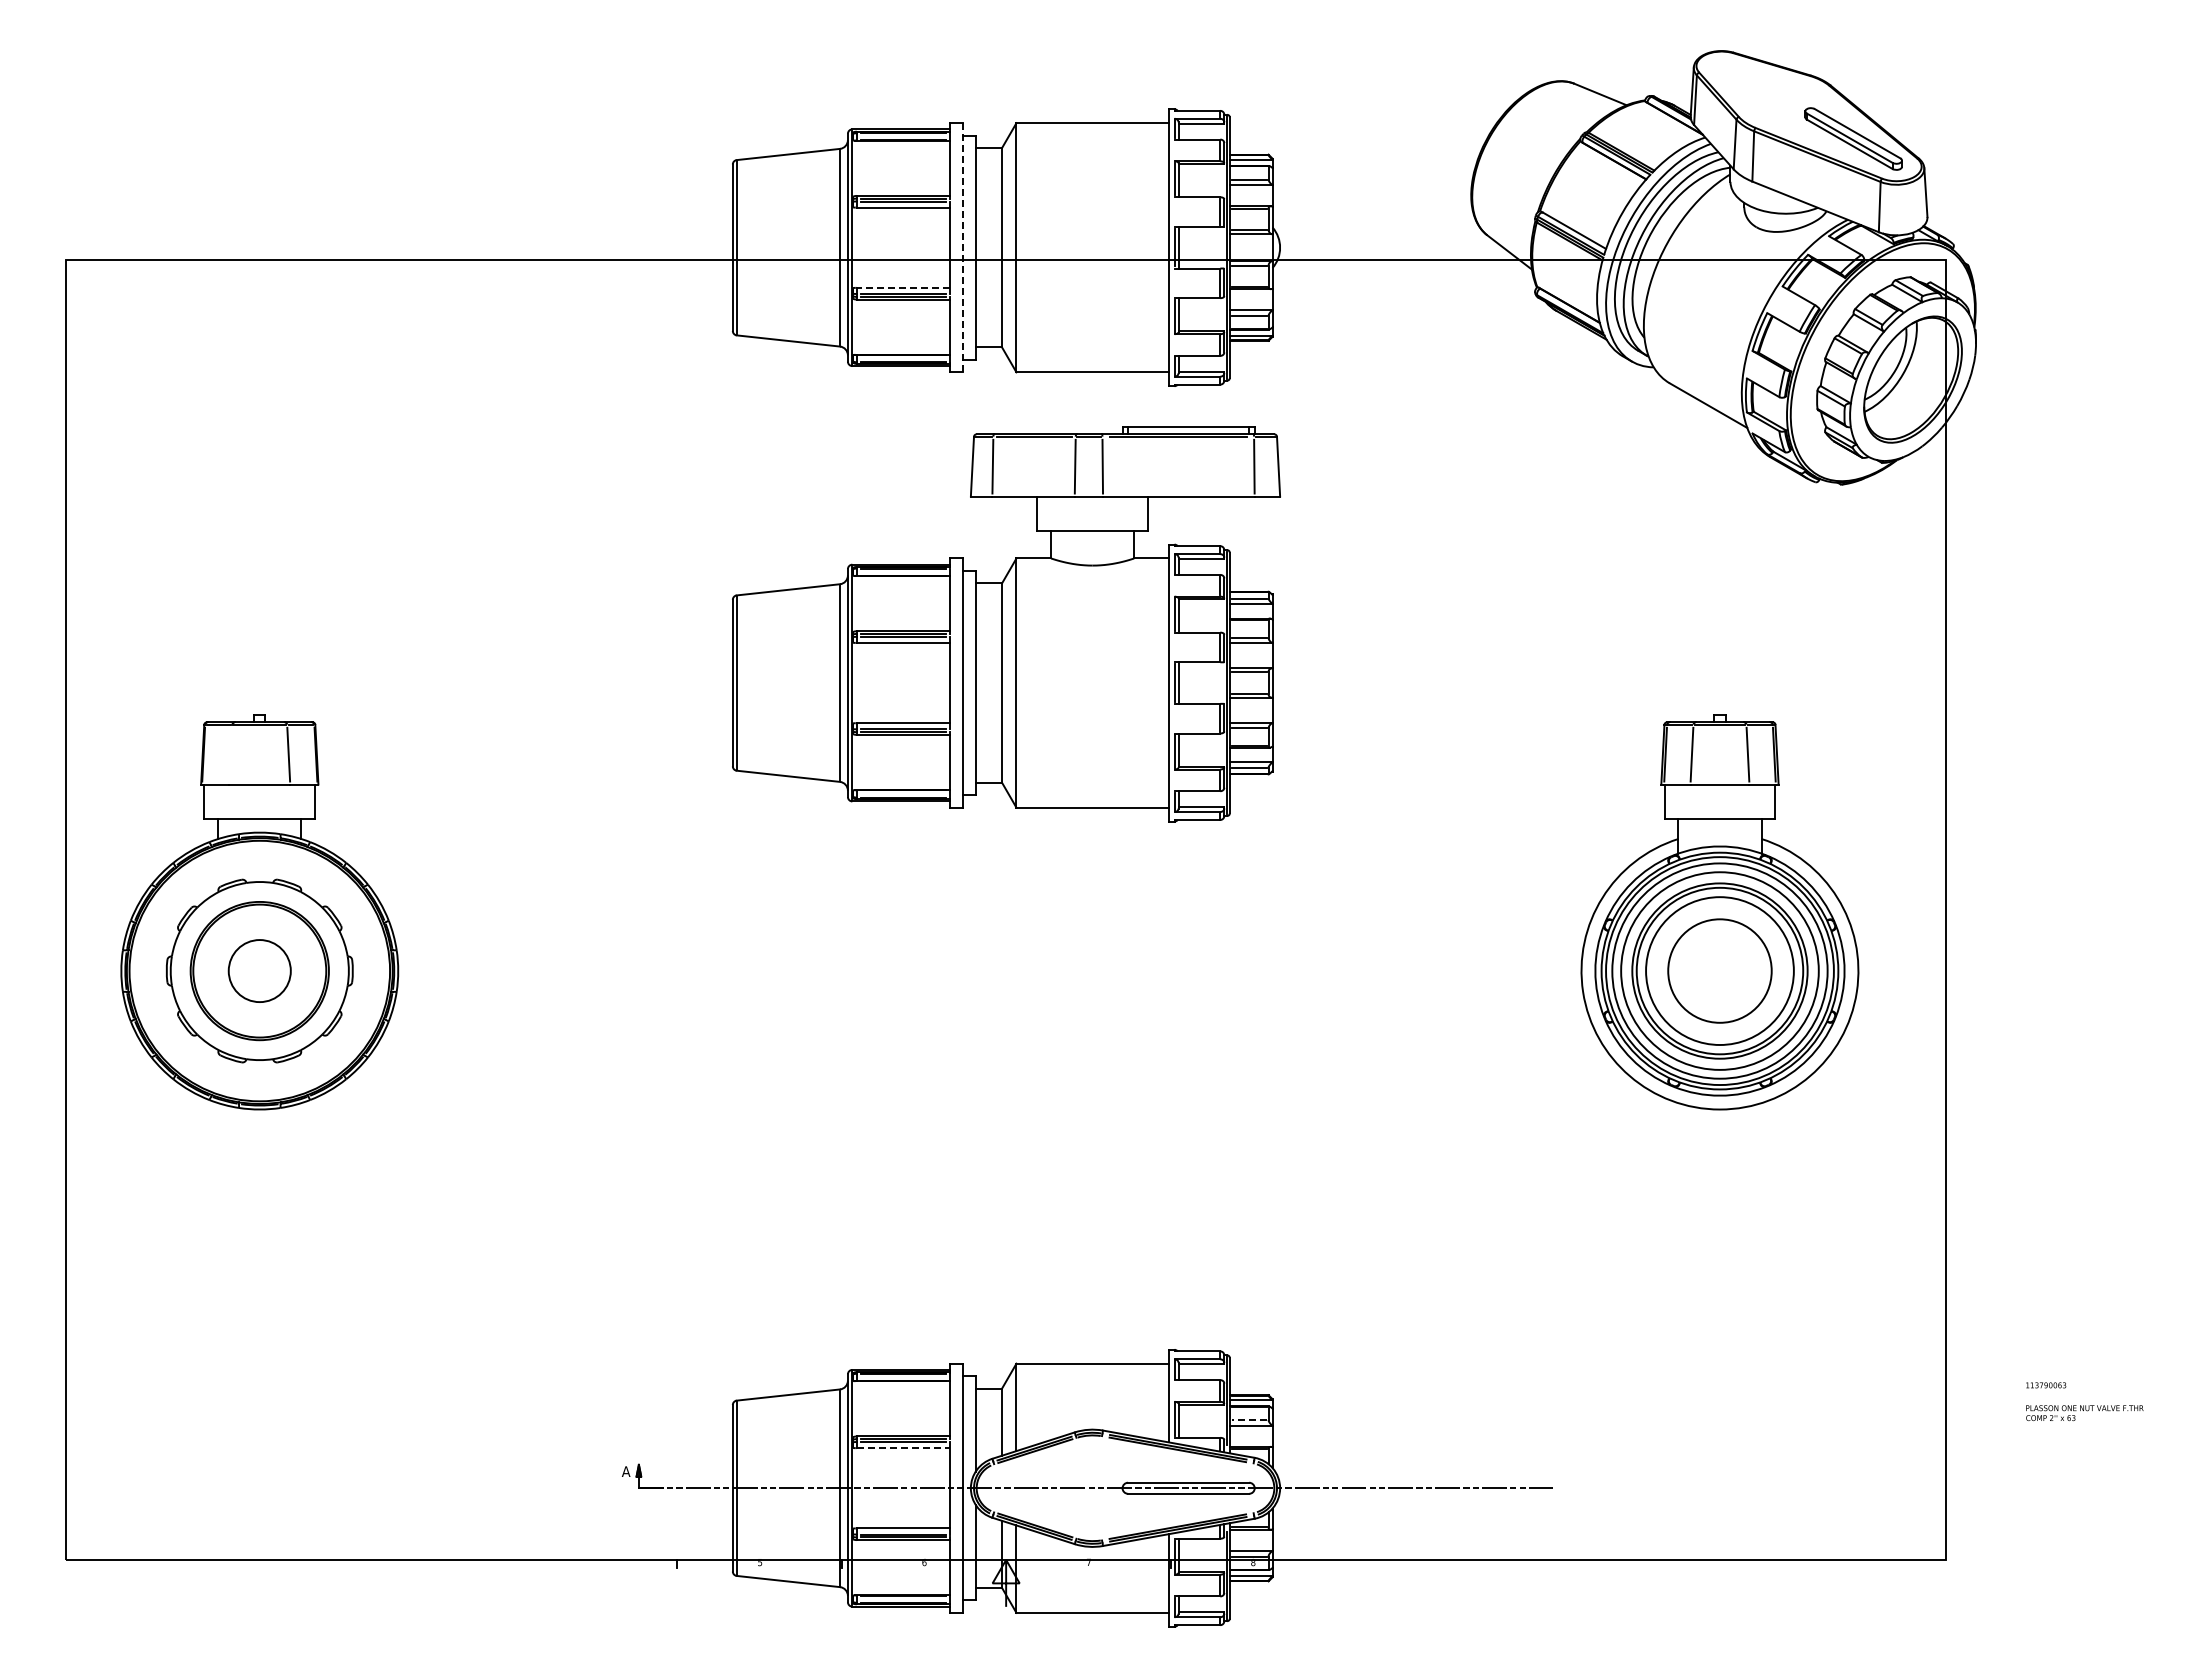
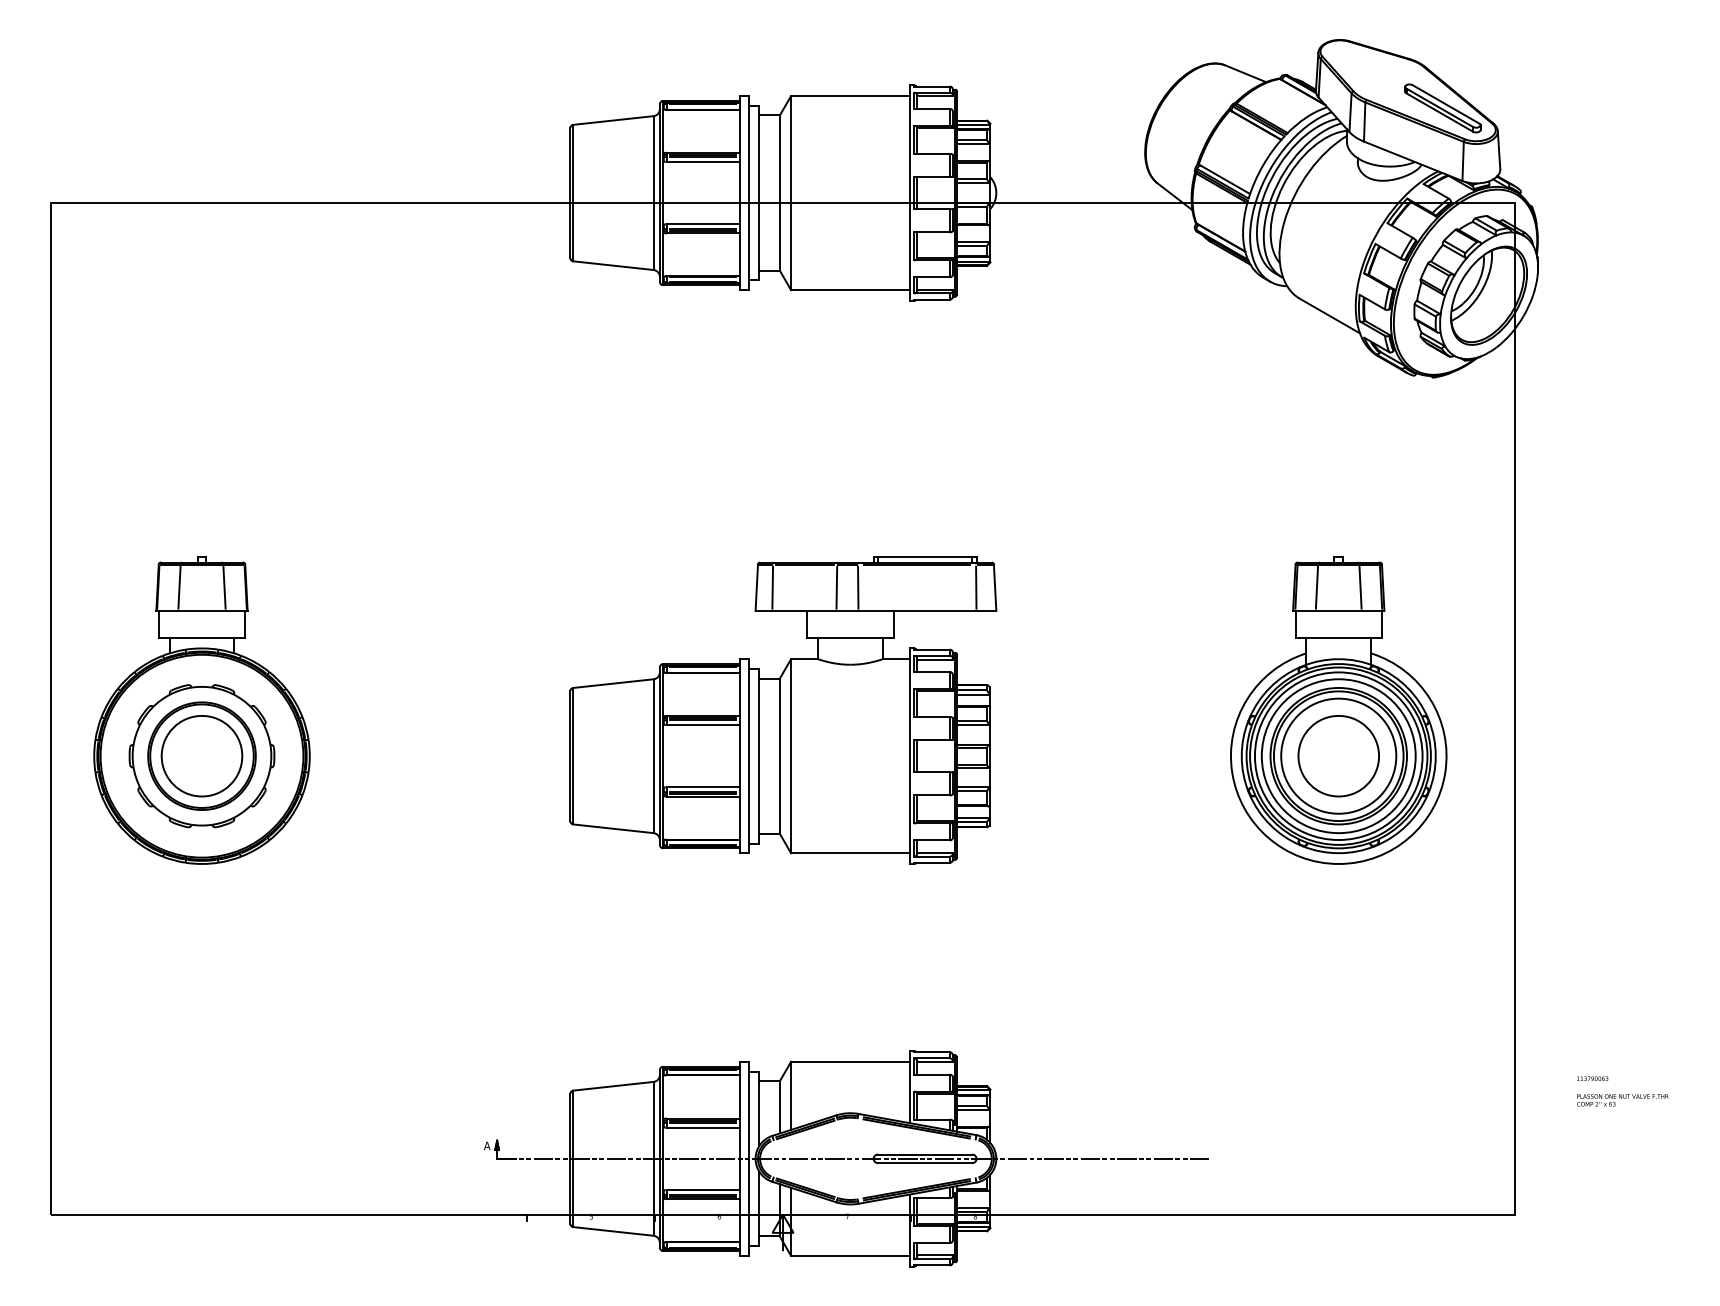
line: (963, 247) -> (749, 192), dashed -> solid
line: (903, 287) -> (703, 224), dashed -> solid
part: (1006, 624) -> (783, 710), moved
line: (230, 754) -> (179, 587), added
circle: (259, 970) -> (201, 755), size x1.67
line: (1248, 1420) -> (971, 1106), dashed -> solid
line: (903, 1448) -> (703, 1127), dashed -> solid

